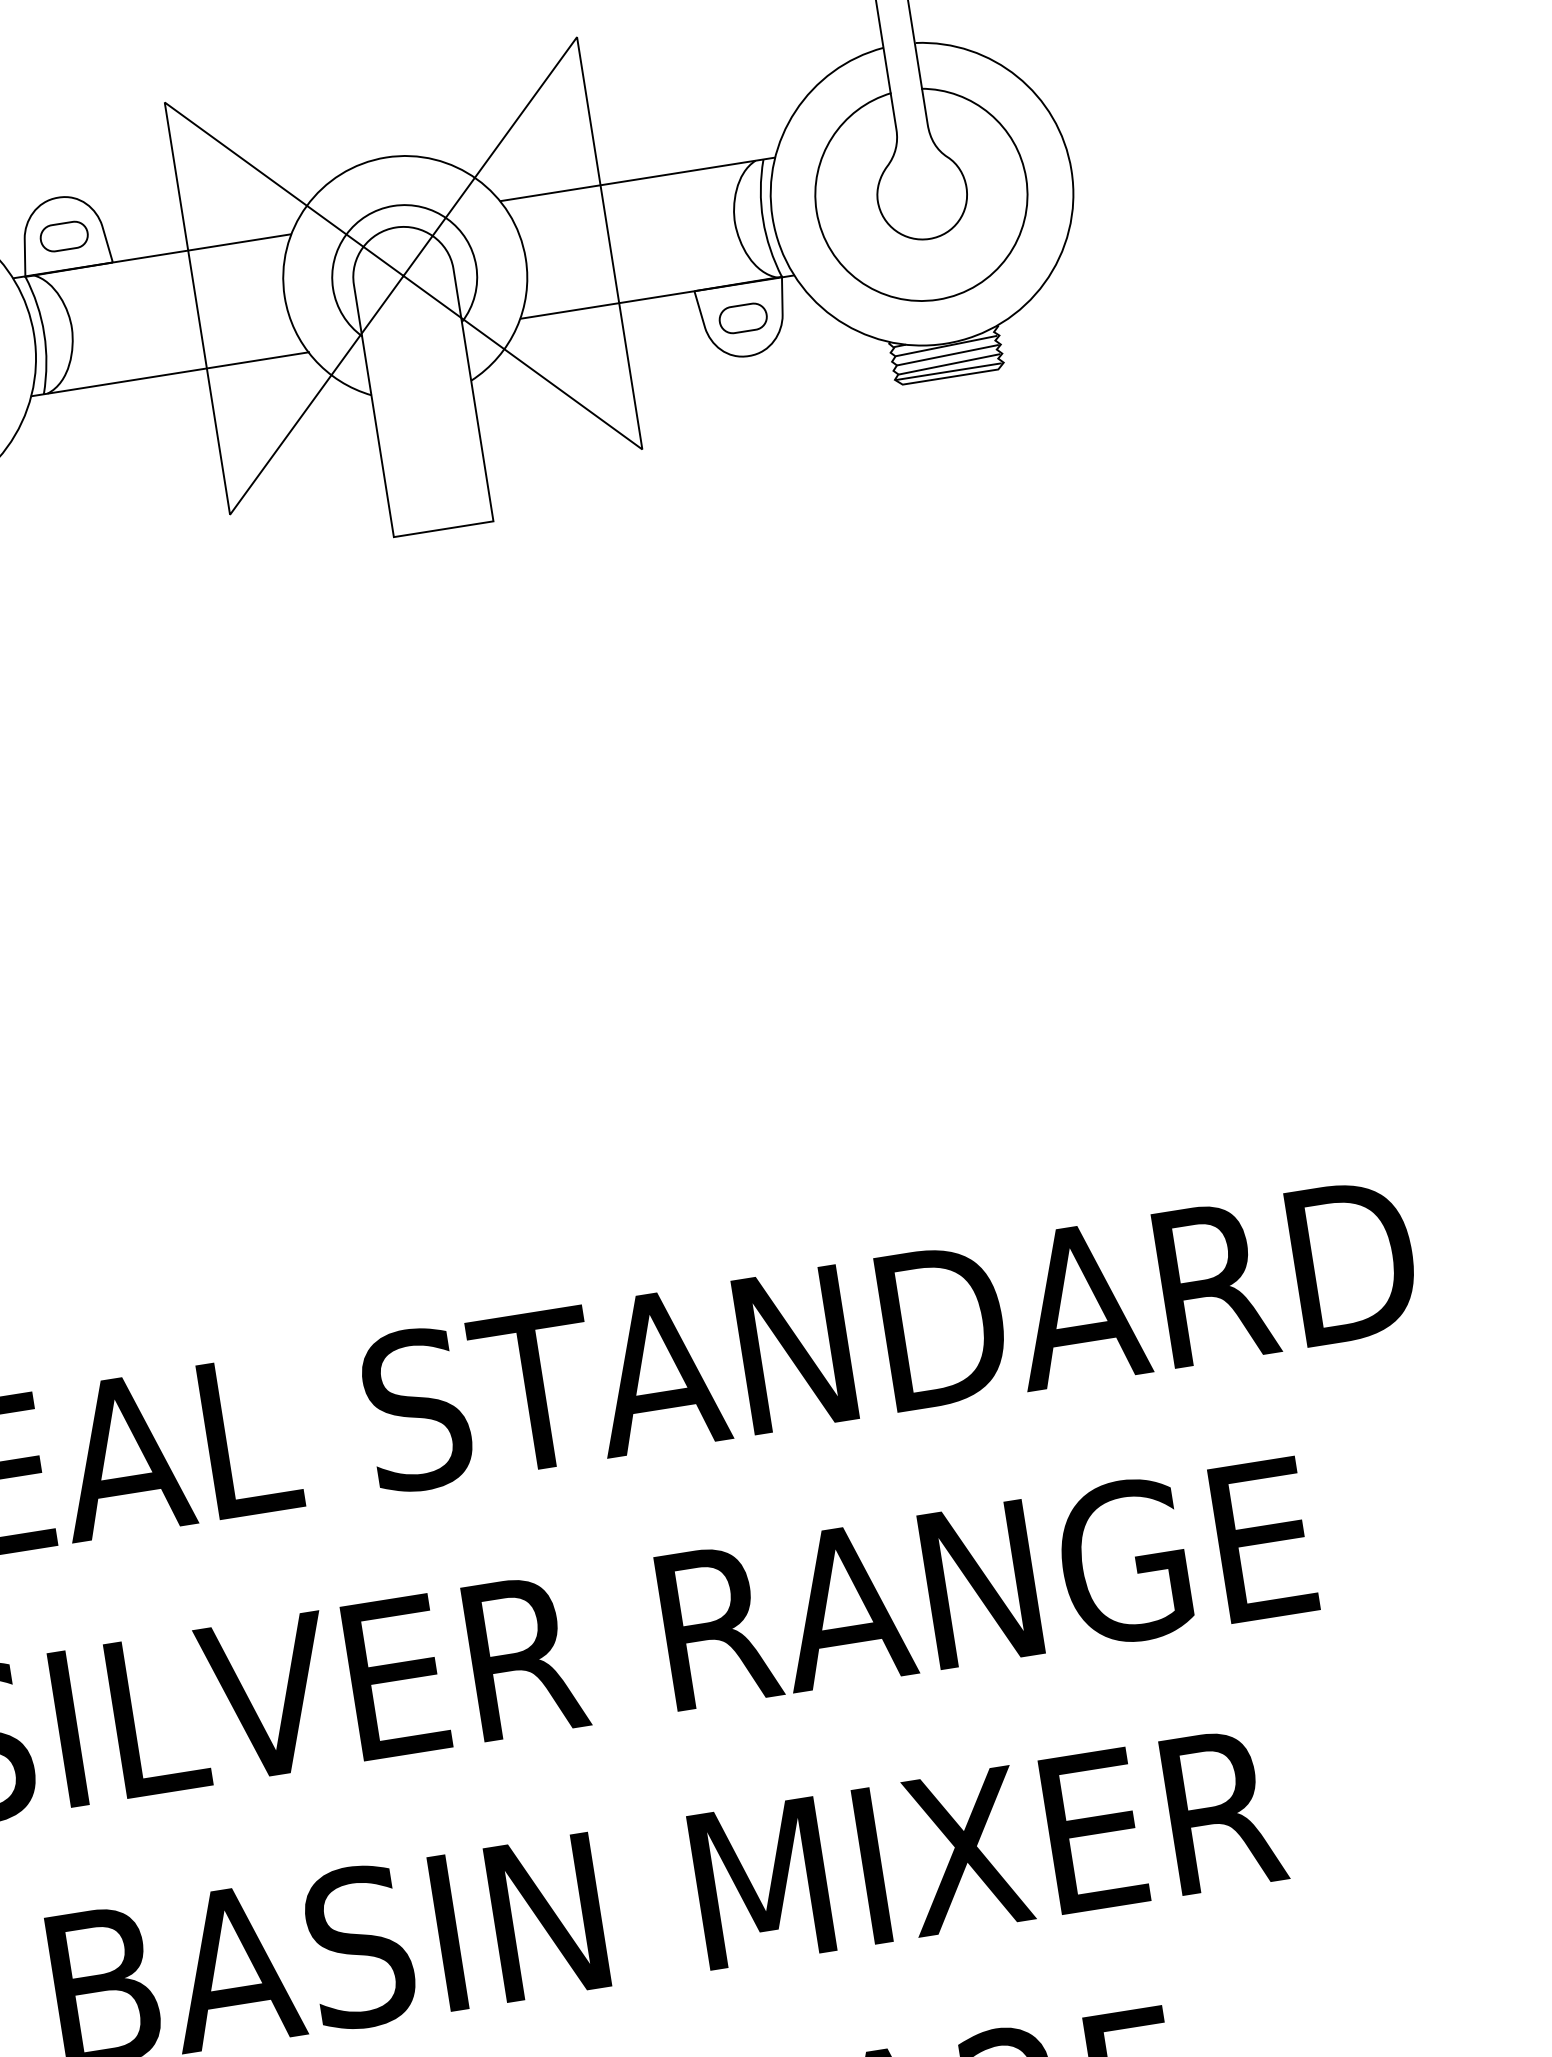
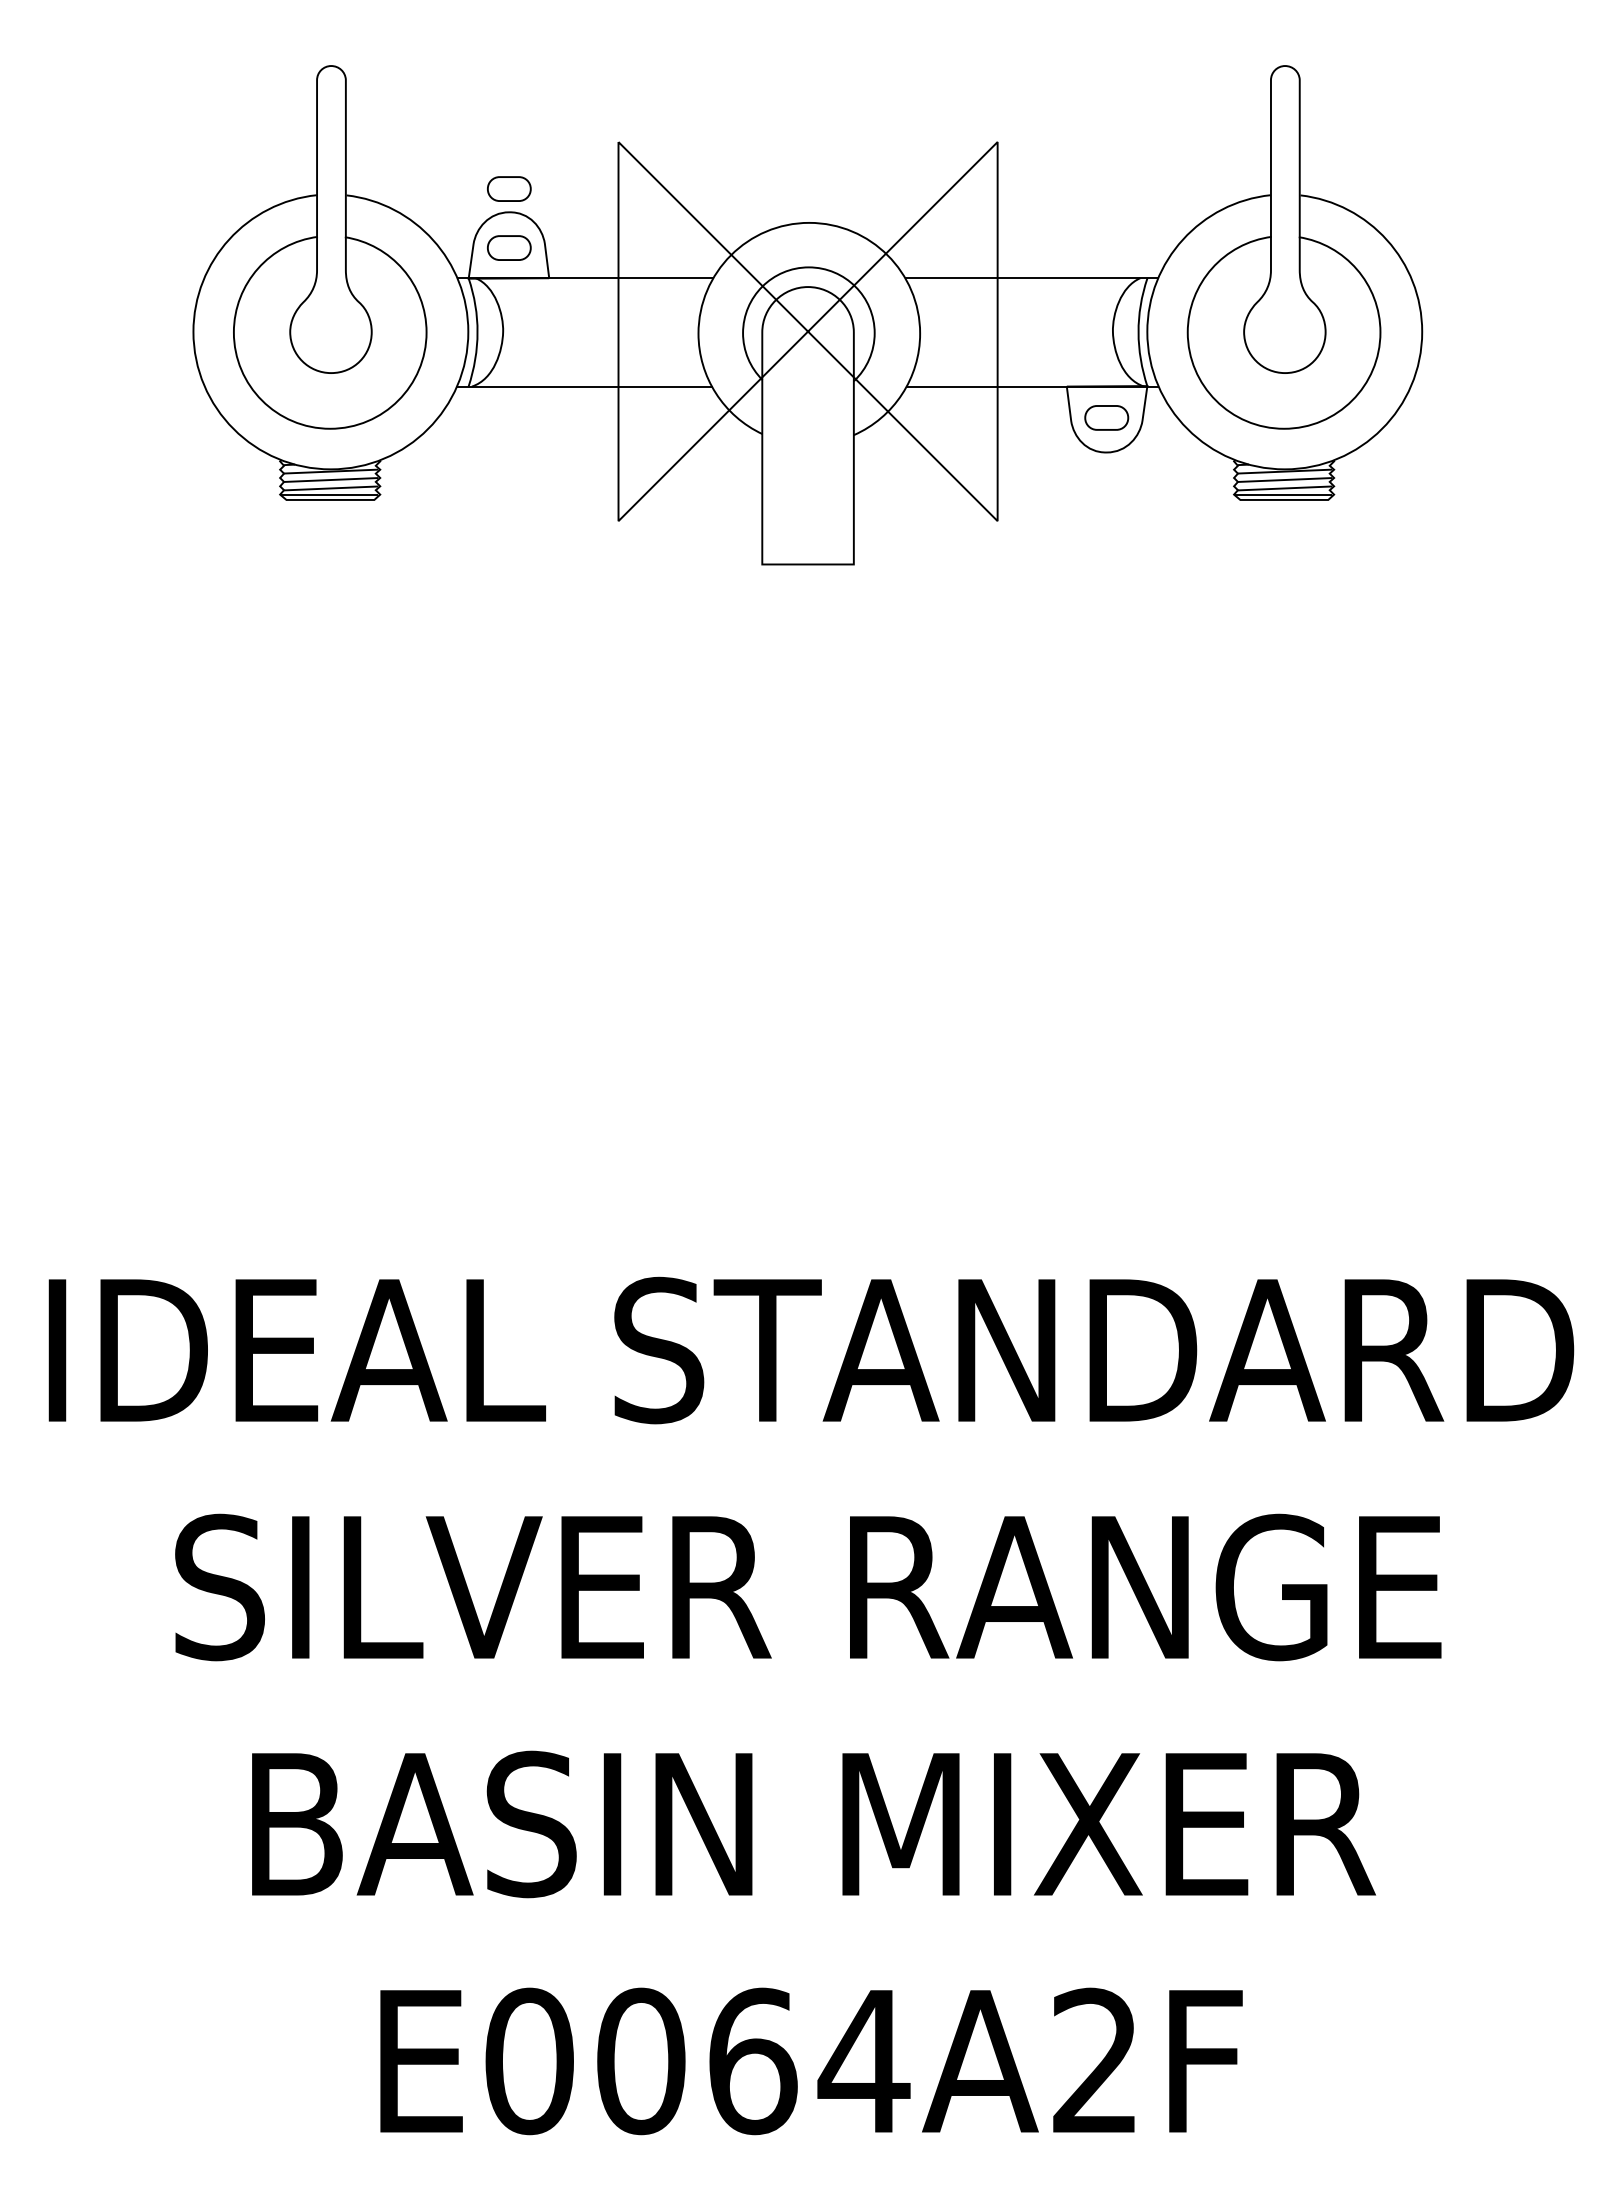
part: (54, 171) -> (509, 188), added

